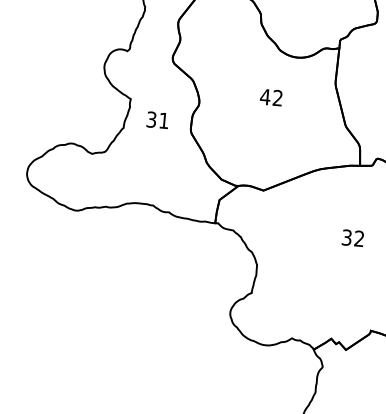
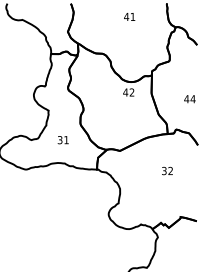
text: (270, 97) -> (128, 92), moved
text: (156, 120) -> (62, 140), moved

